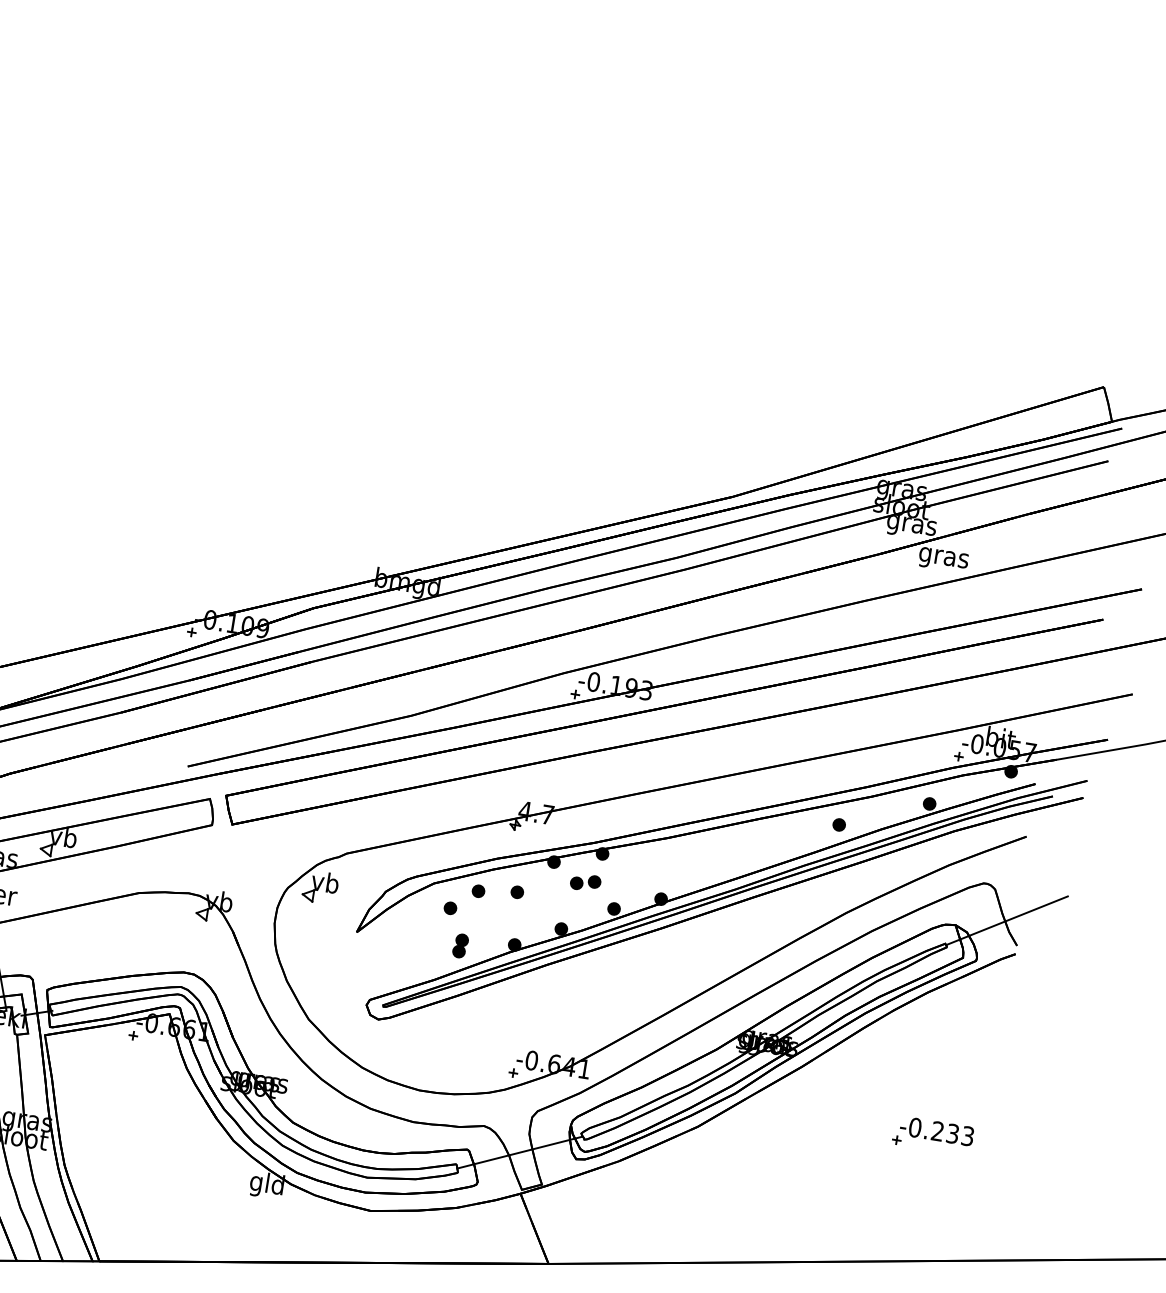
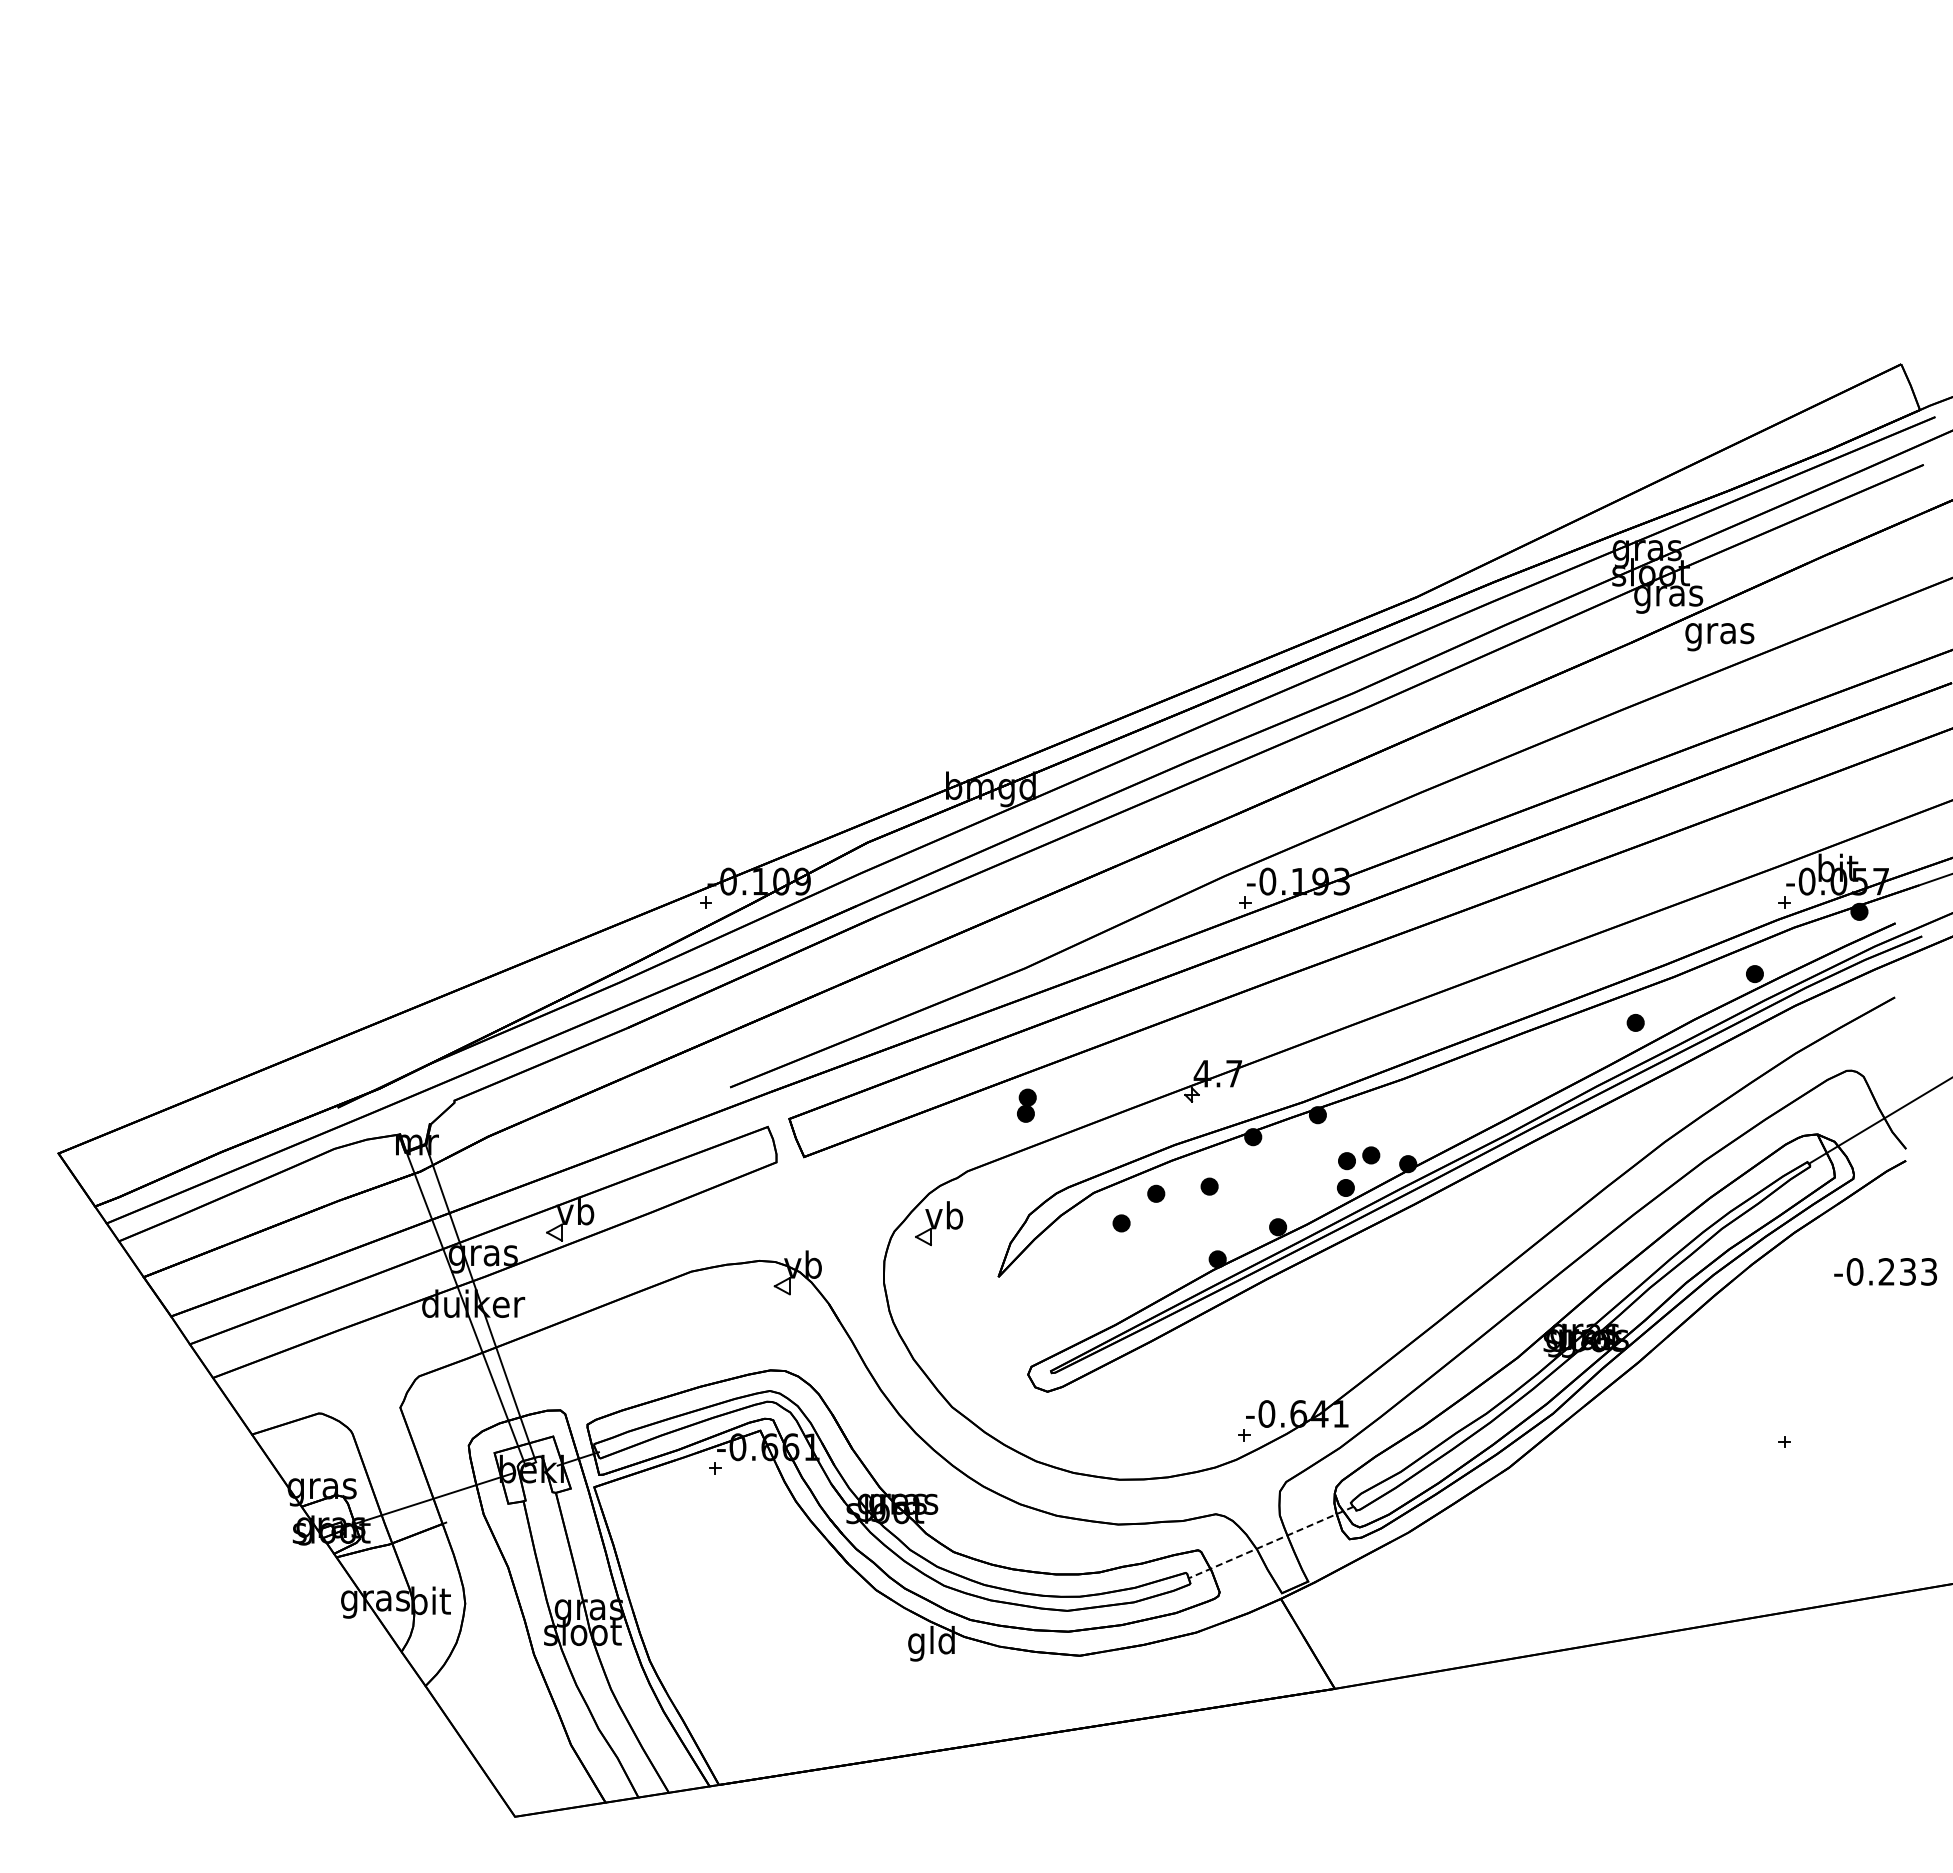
part: (585, 882) -> (1359, 1158), moved
part: (460, 945) -> (1026, 1105), moved
text: (936, 1130) -> (1885, 1271), moved
line: (520, 1152) -> (1271, 1542), solid -> dashed

